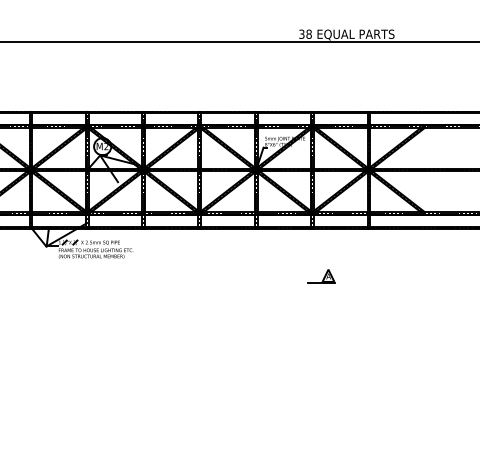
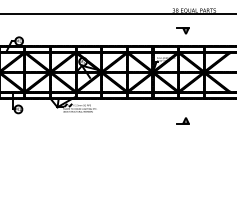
part: (320, 77) -> (182, 30), added

